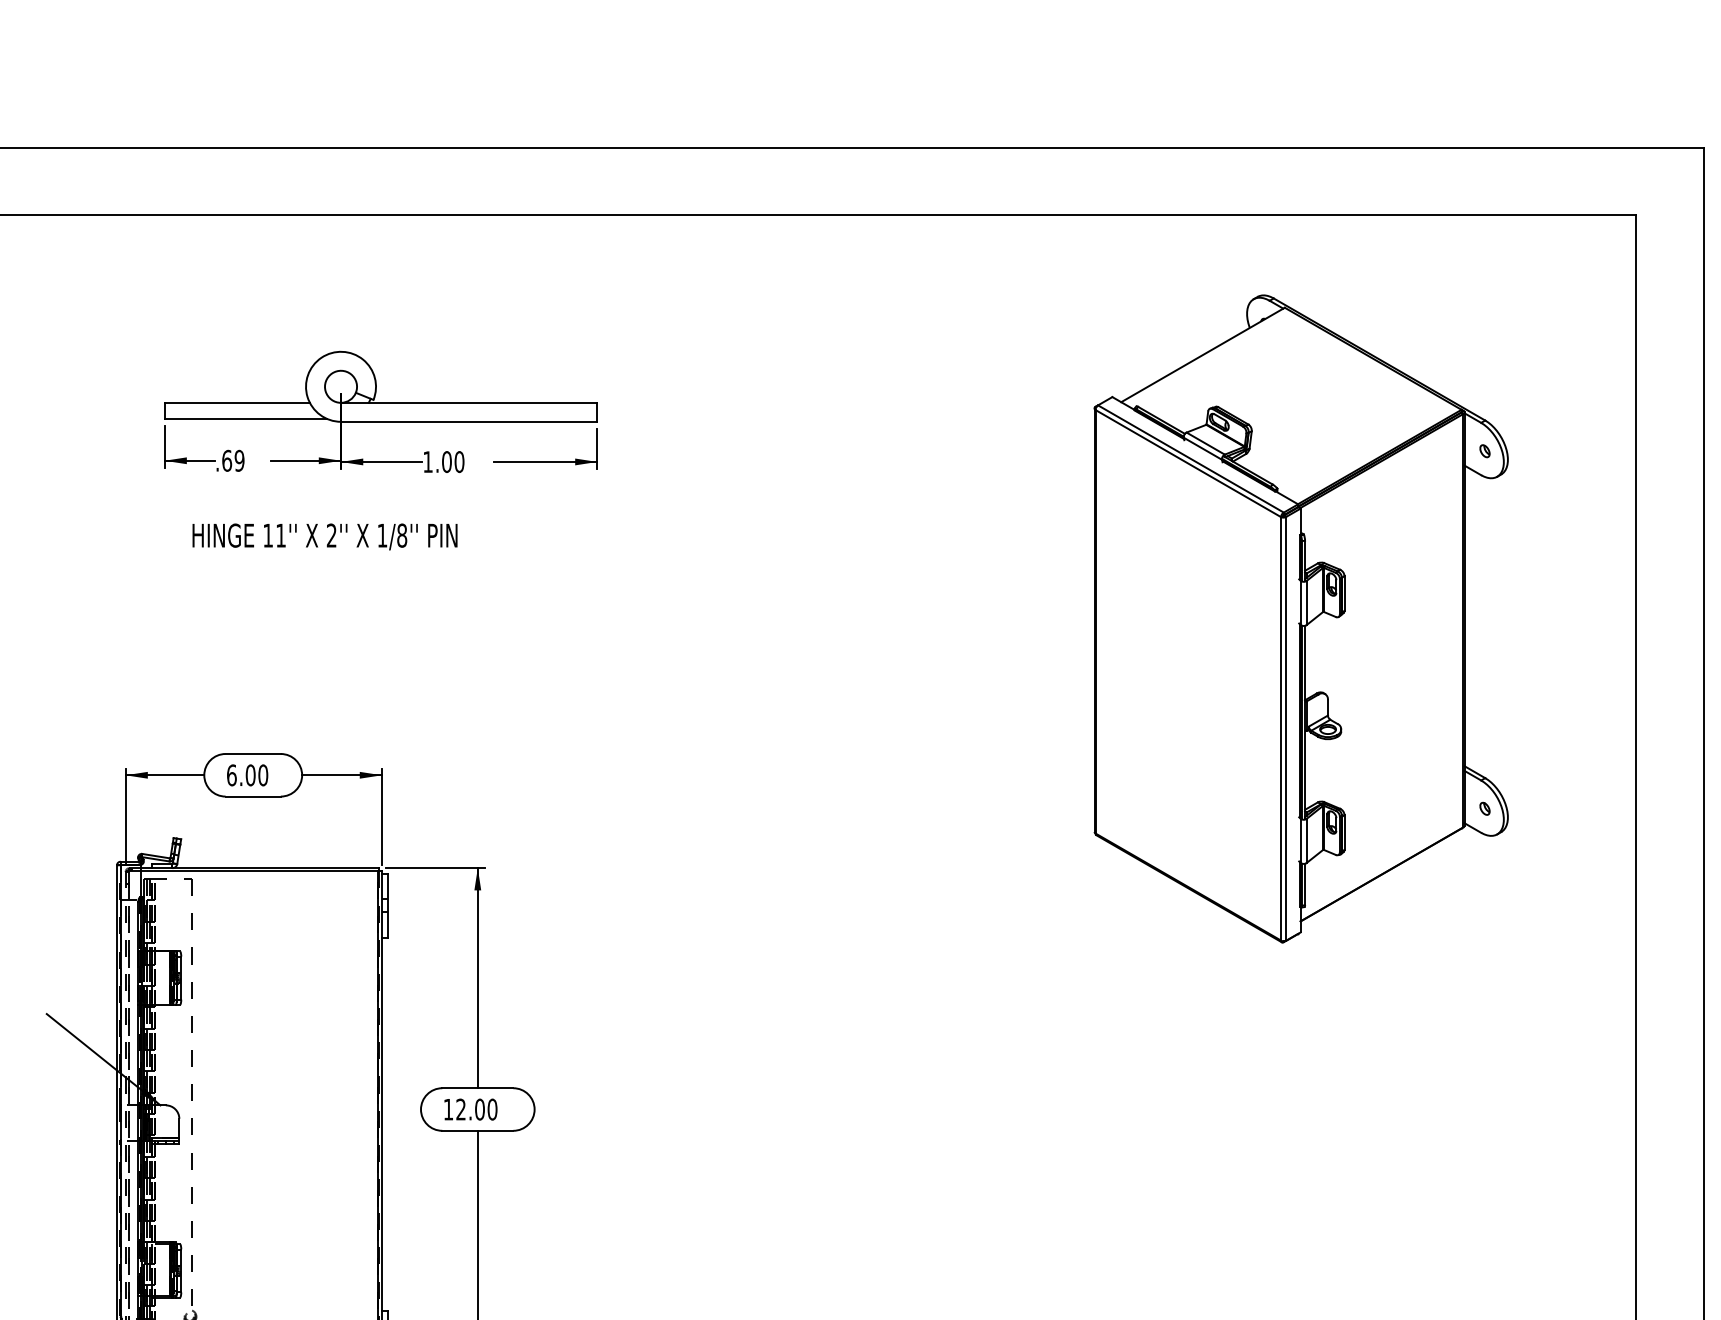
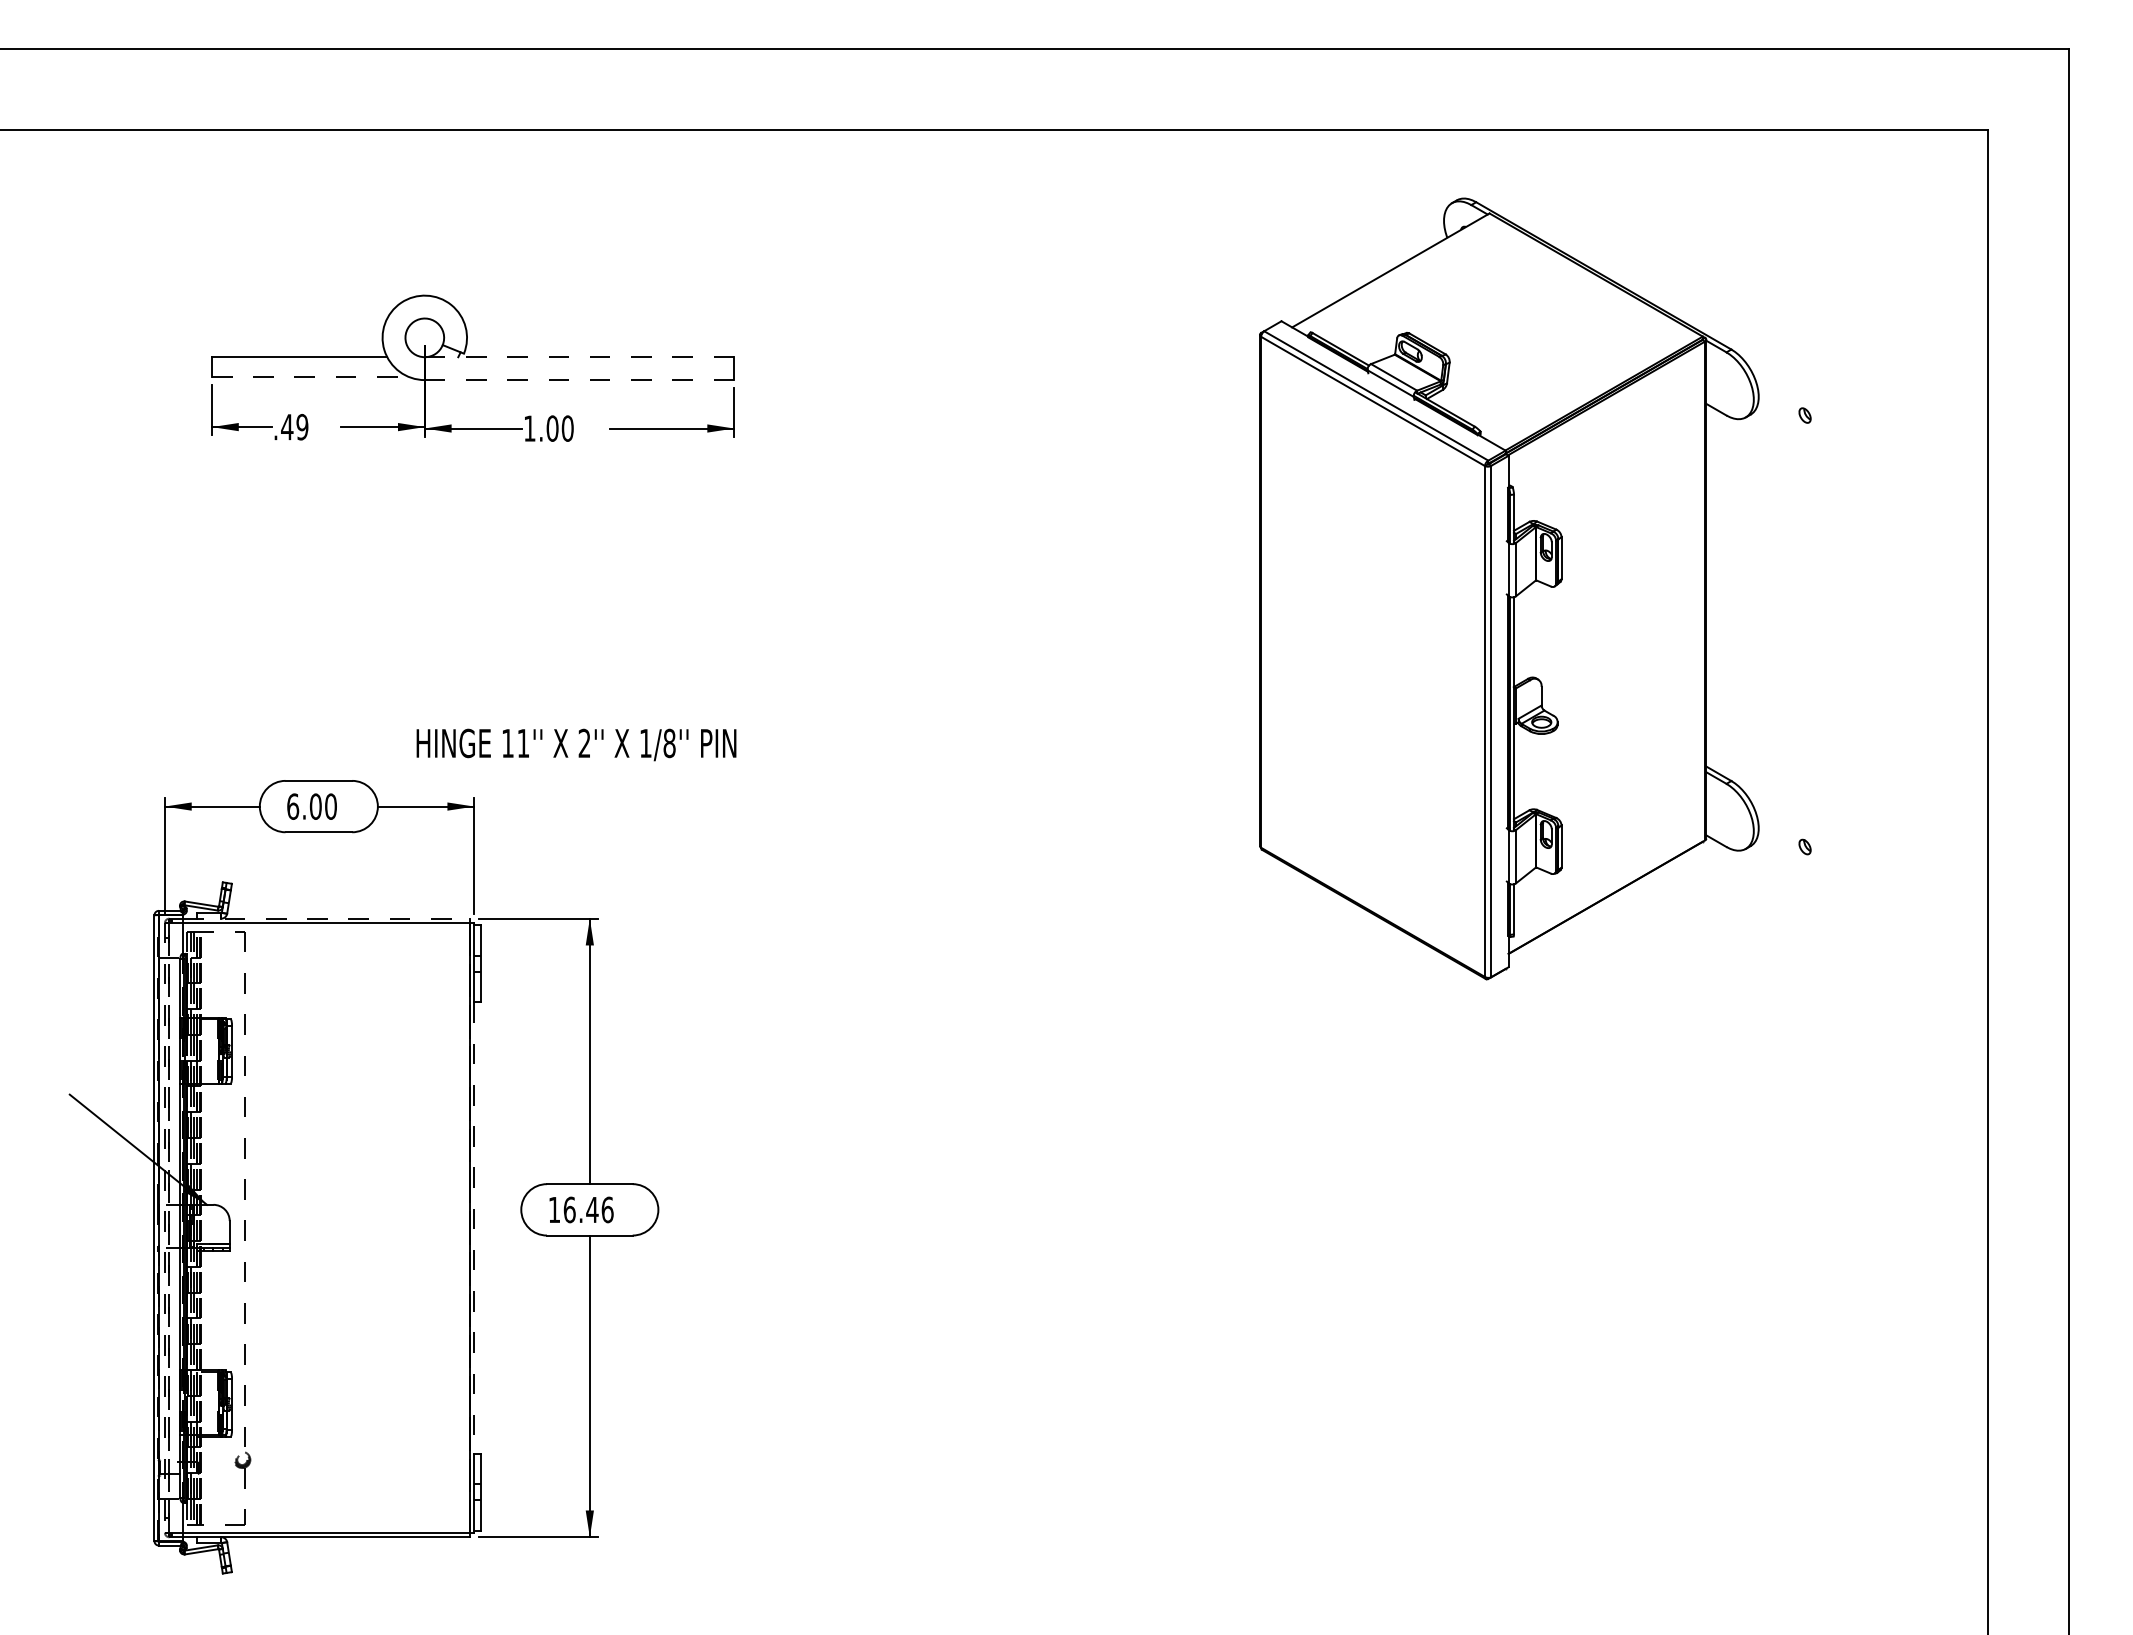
line: (469, 403) -> (579, 357), solid -> dashed
line: (245, 418) -> (309, 376), solid -> dashed
line: (469, 422) -> (579, 380), solid -> dashed
text: (227, 460) -> (287, 426), .69 -> .49
text: (325, 536) -> (576, 744), moved
part: (1301, 618) -> (1509, 588), moved
line: (260, 868) -> (327, 918), solid -> dashed
text: (476, 1109) -> (588, 1209), 12.00 -> 16.46
line: (382, 1124) -> (474, 1227), solid -> dashed

